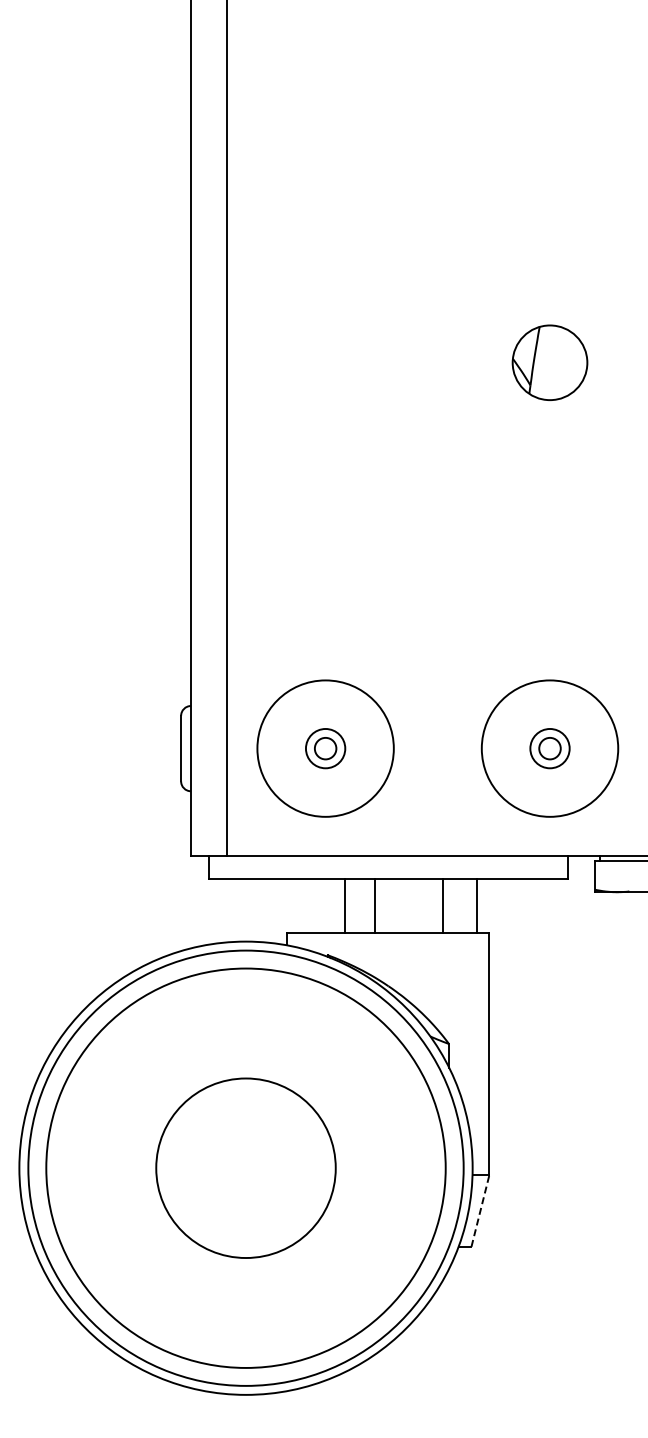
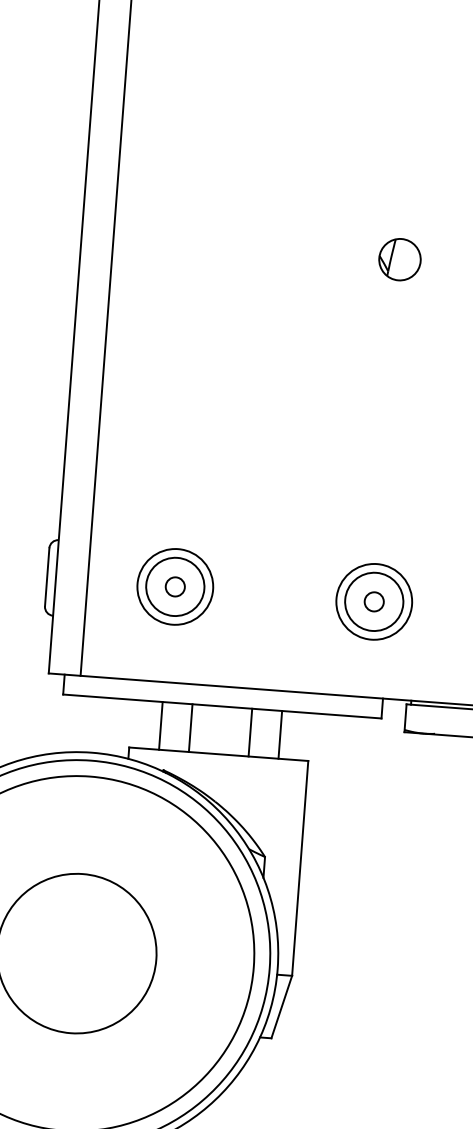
part: (549, 362) -> (399, 259), size x0.62
circle: (325, 748) -> (175, 586), size x0.62
circle: (325, 748) -> (175, 586), size x1.67
circle: (549, 748) -> (373, 601), size x0.62
circle: (549, 748) -> (373, 601), size x1.67
line: (345, 905) -> (161, 725), moved
line: (374, 905) -> (190, 727), moved
line: (443, 905) -> (250, 732), moved
line: (476, 905) -> (280, 734), moved
line: (480, 1210) -> (281, 1006), dashed -> solid

